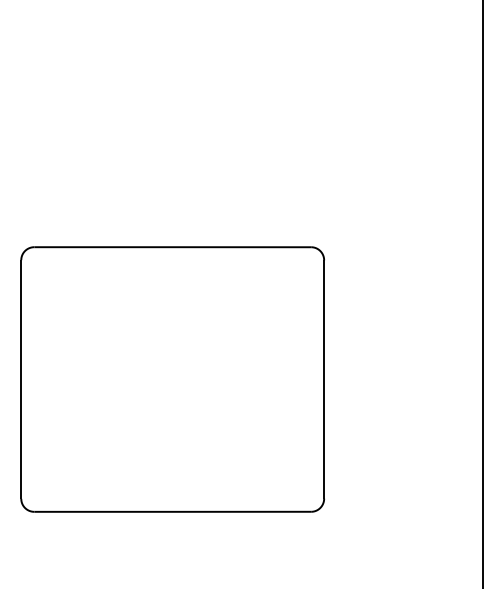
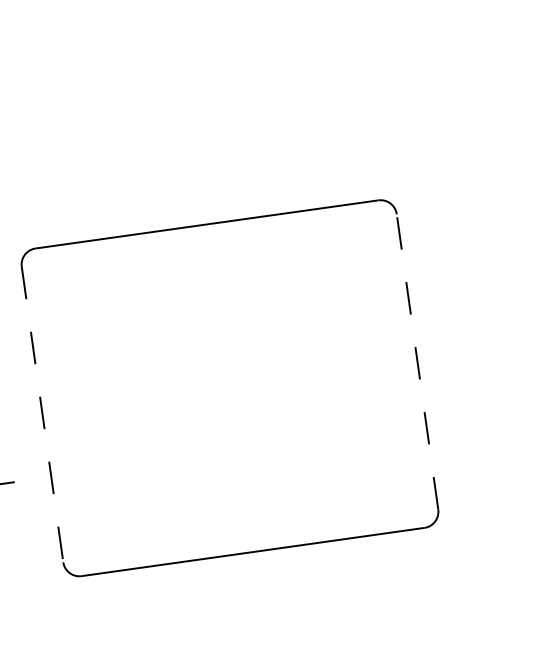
line: (324, 379) -> (417, 361), solid -> dashed
line: (21, 380) -> (42, 415), solid -> dashed

